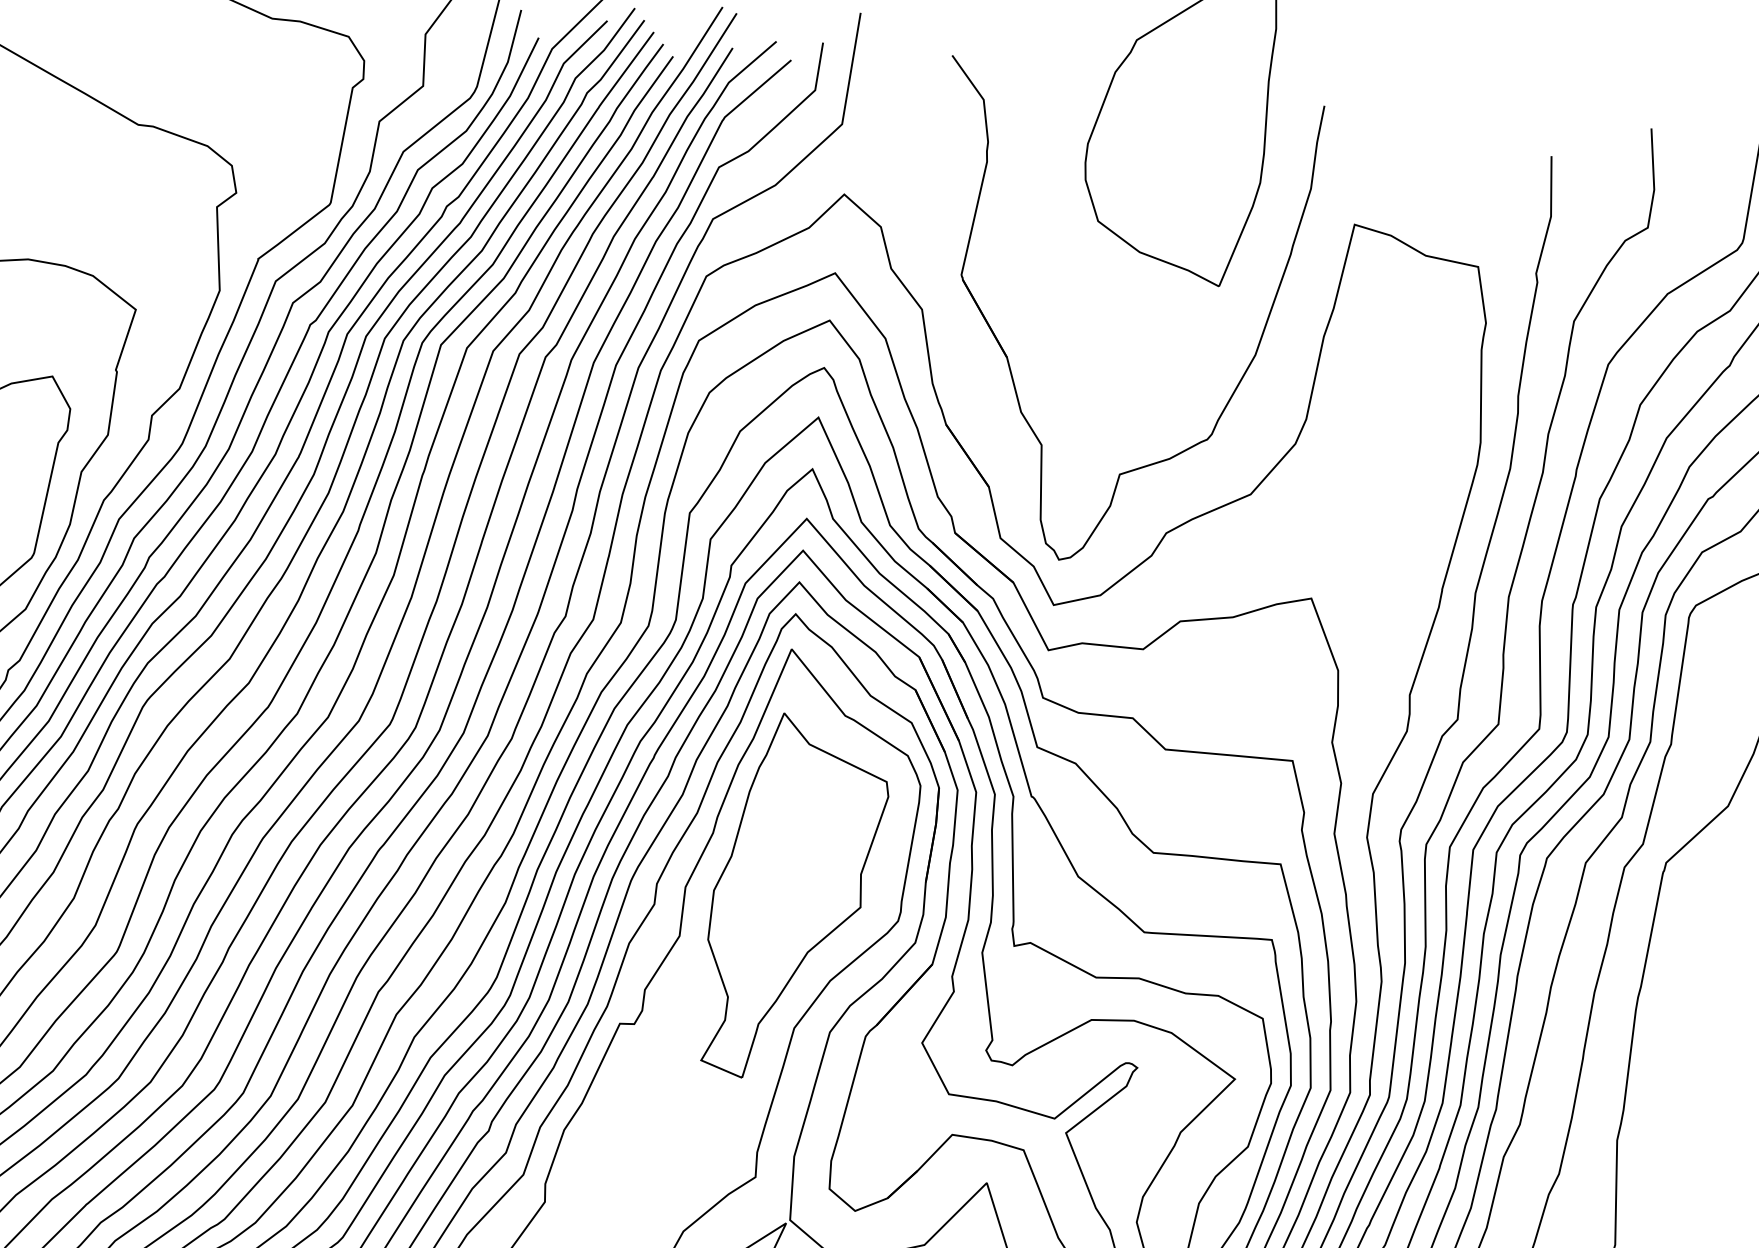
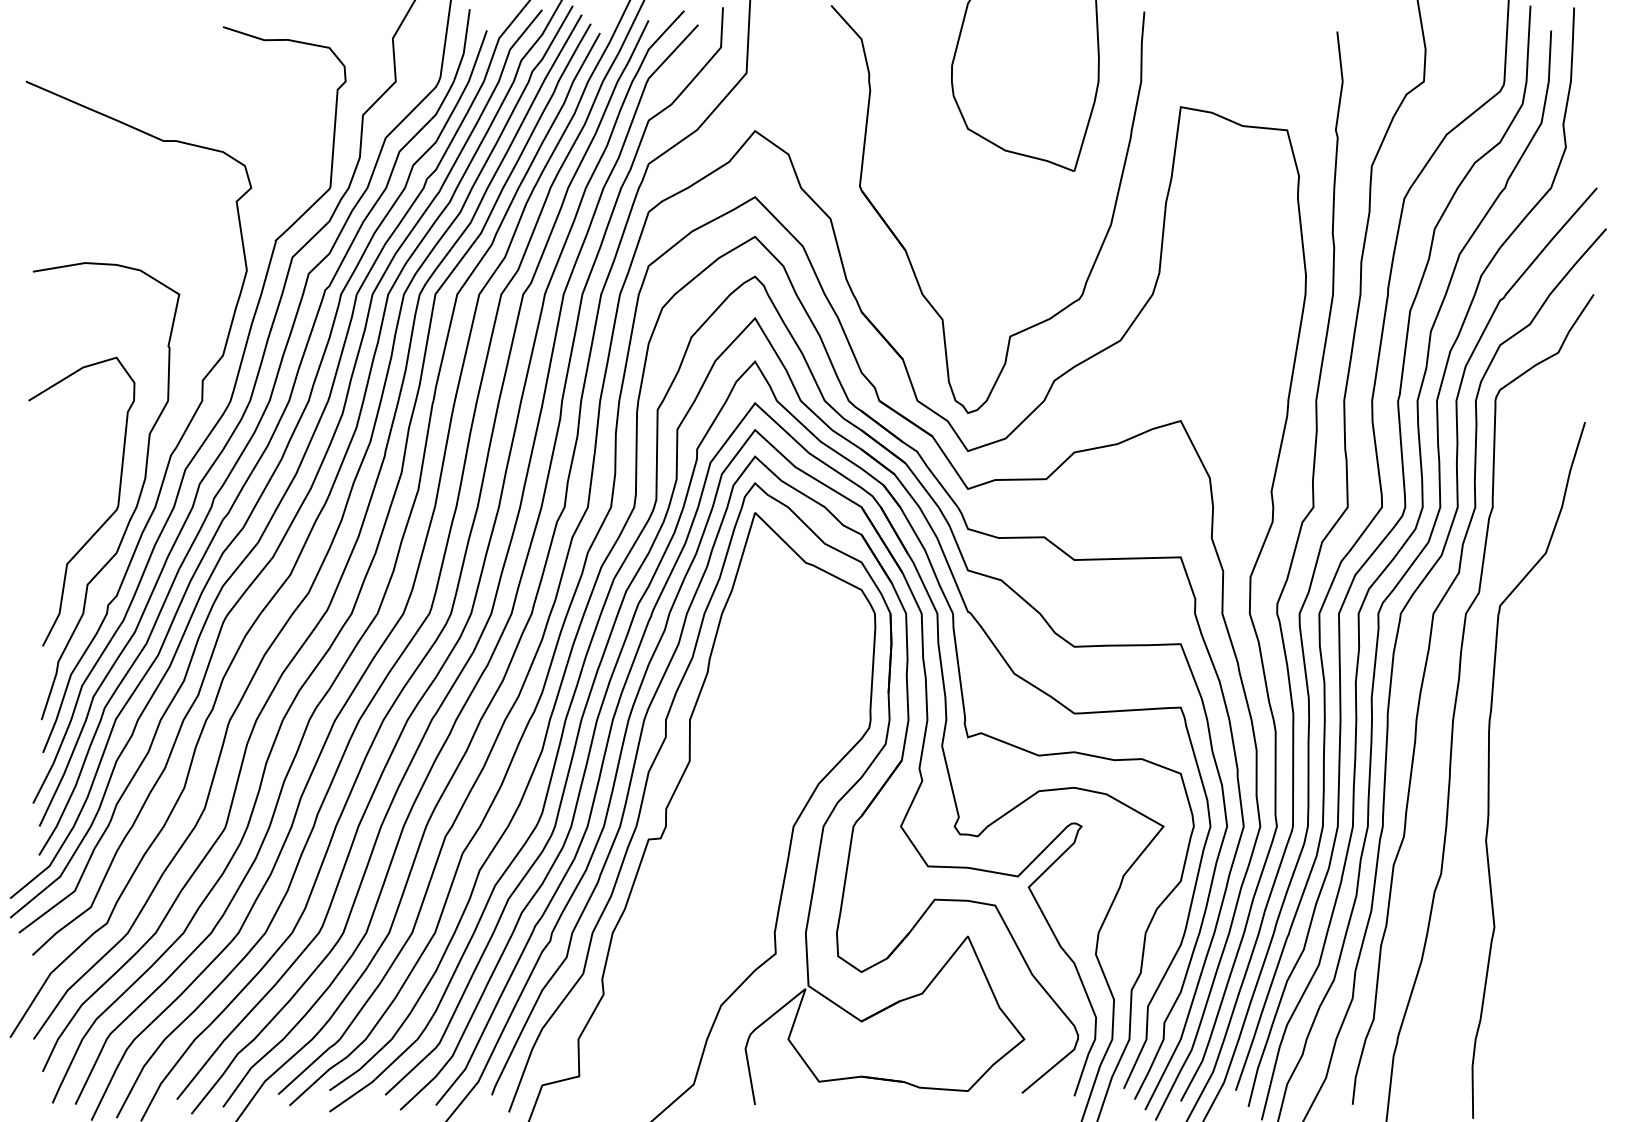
part: (794, 899) -> (781, 719), removed

